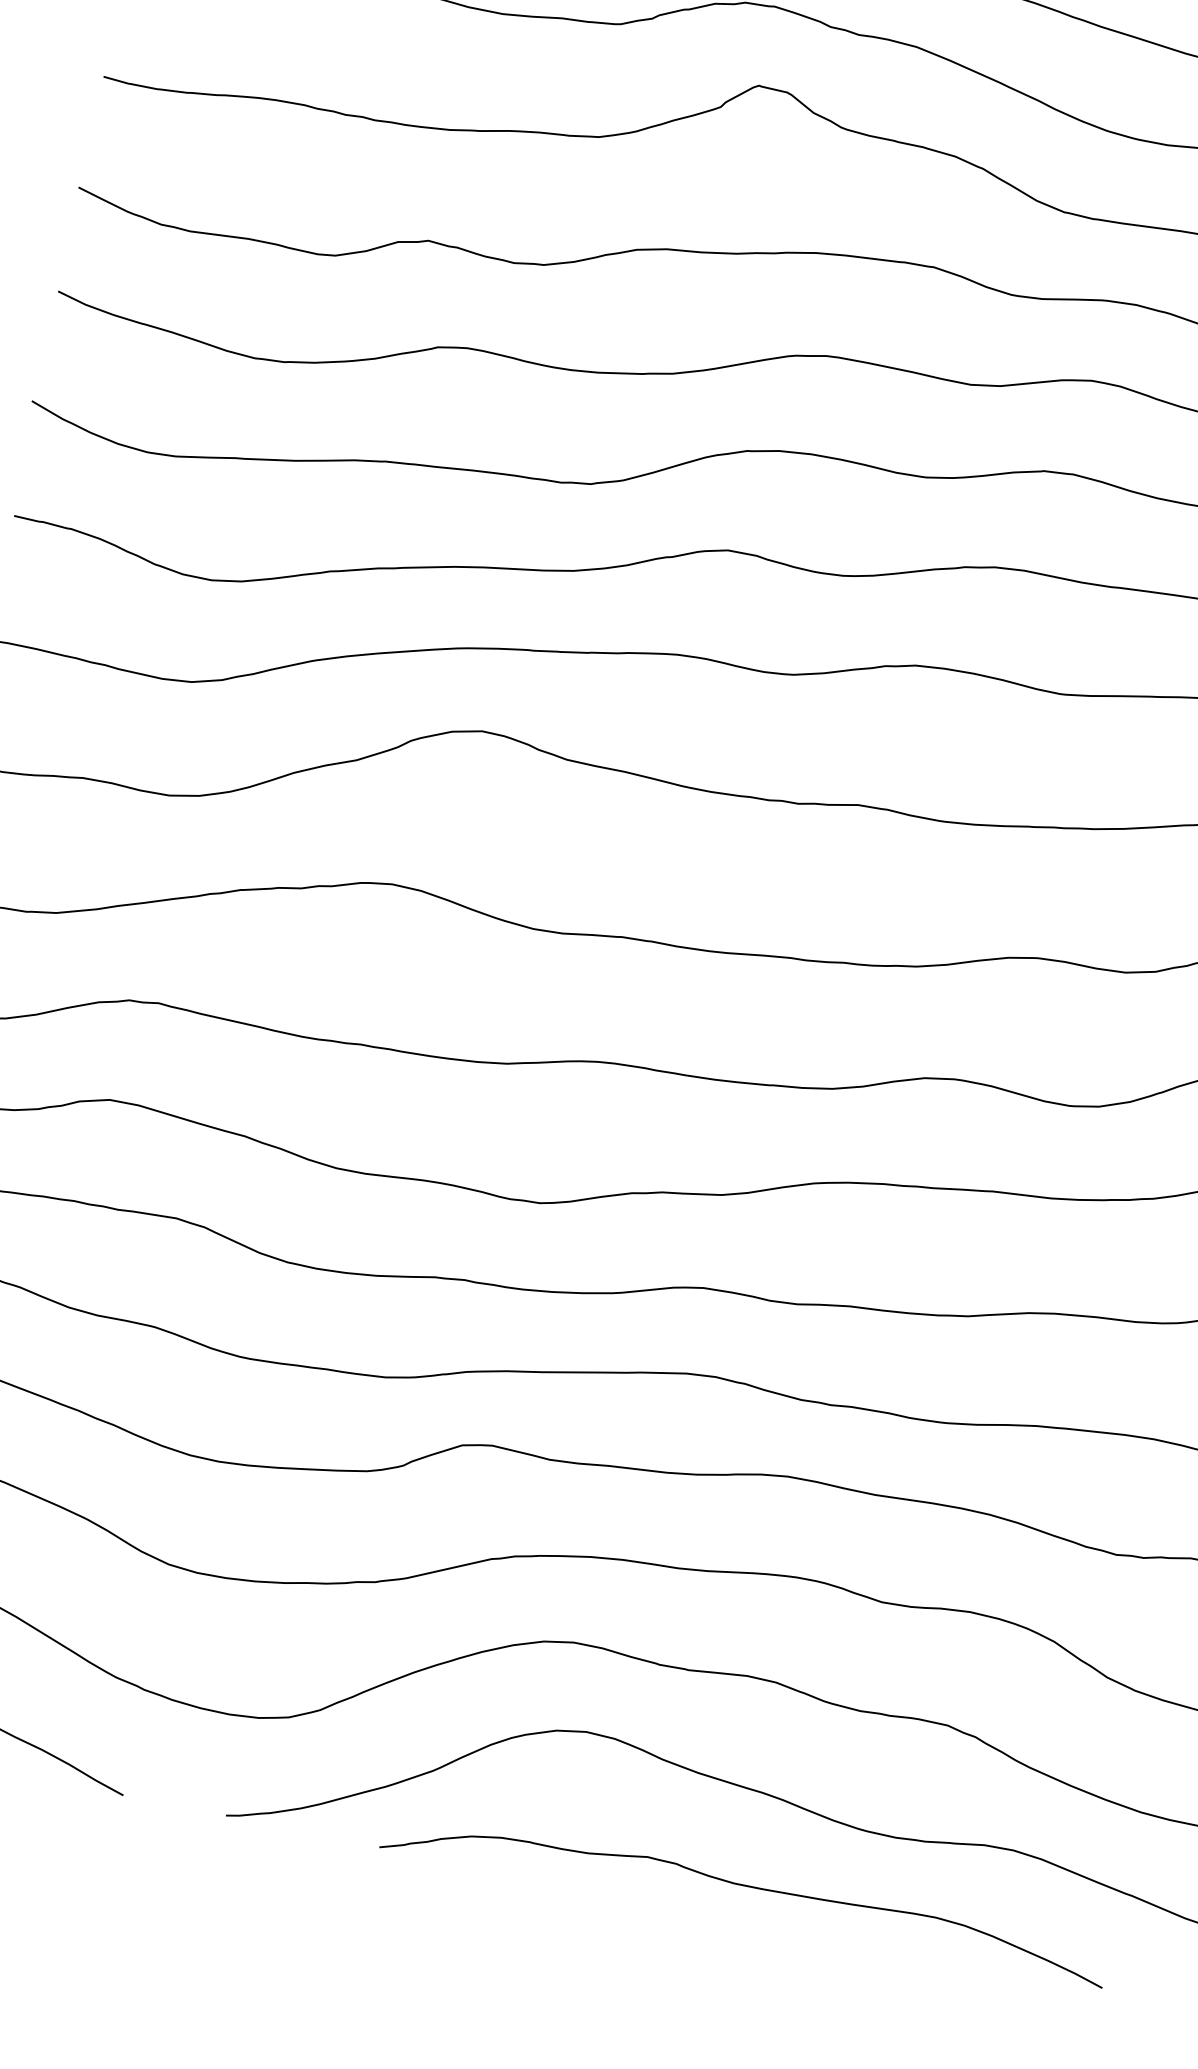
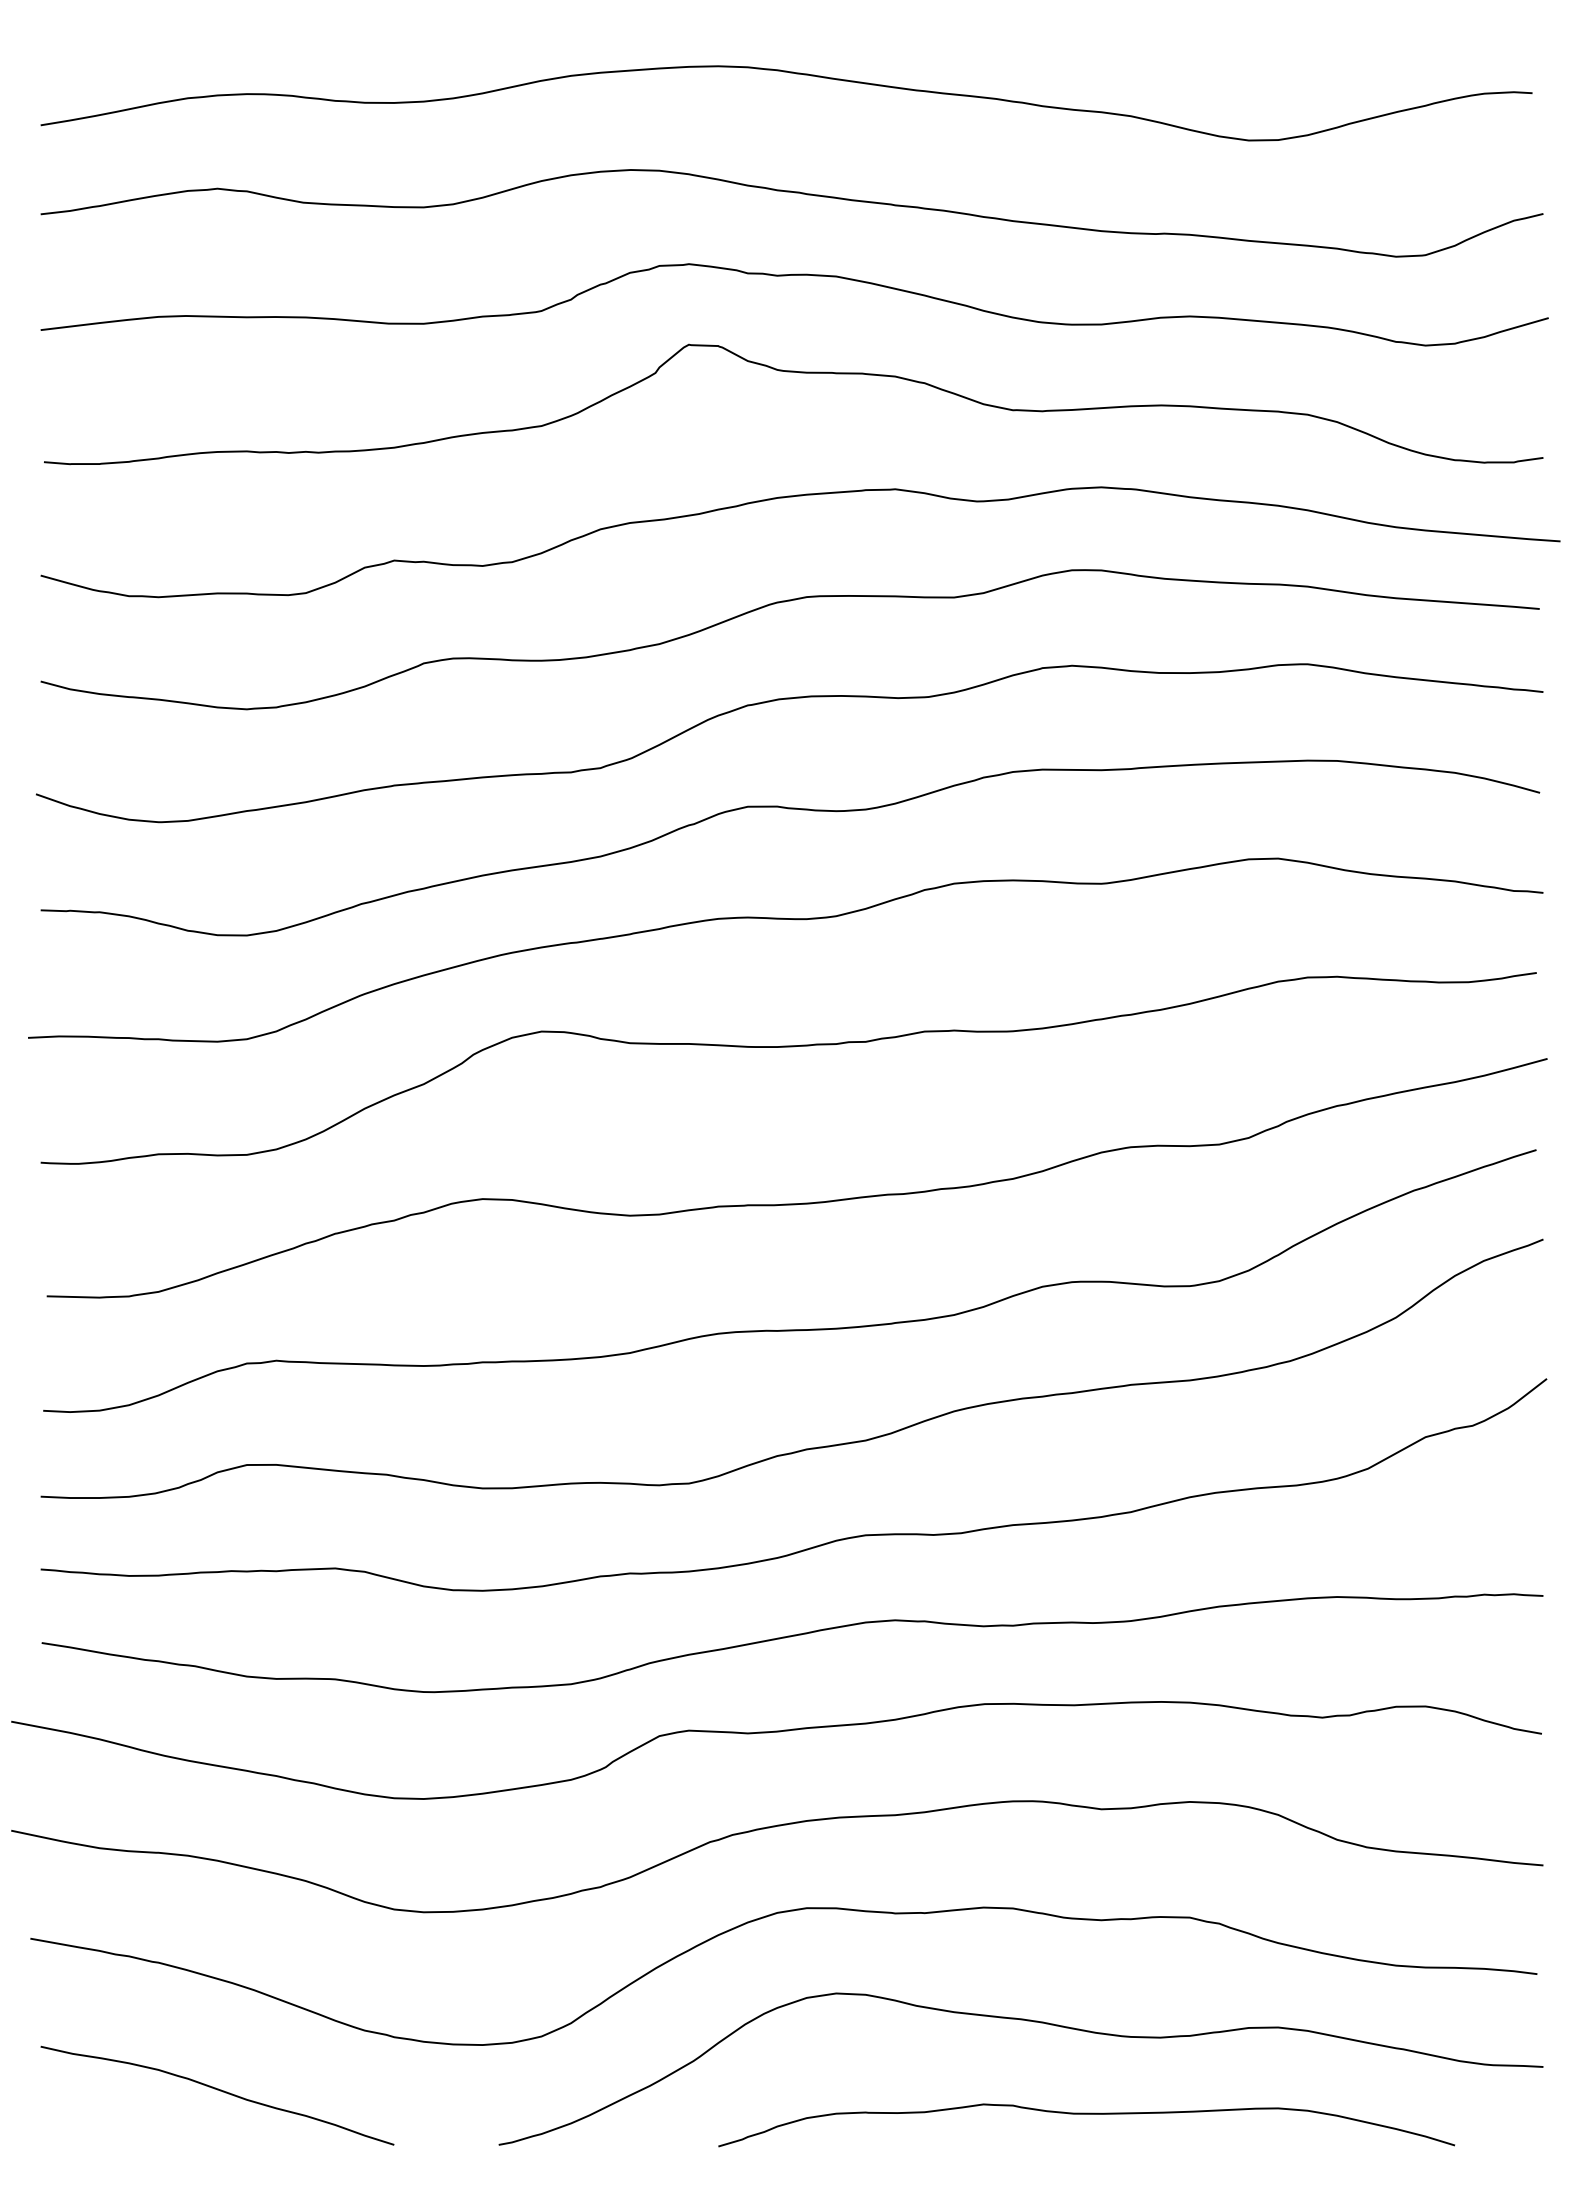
curve: (746, 1886) -> (1086, 2114), moved

